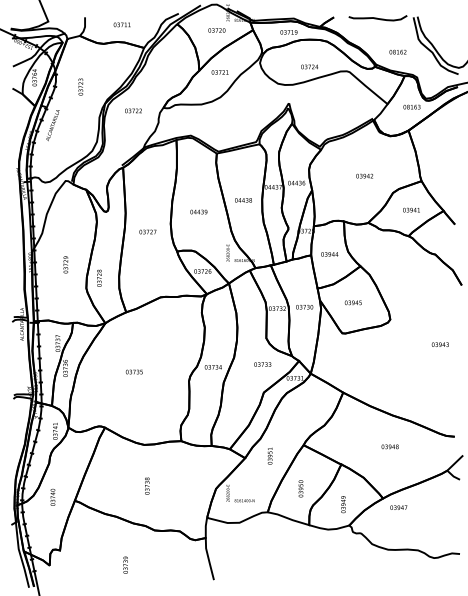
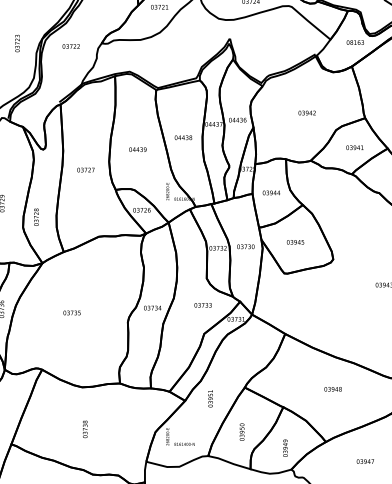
text: (80, 86) -> (17, 42), moved
text: (398, 507) -> (365, 461), moved

